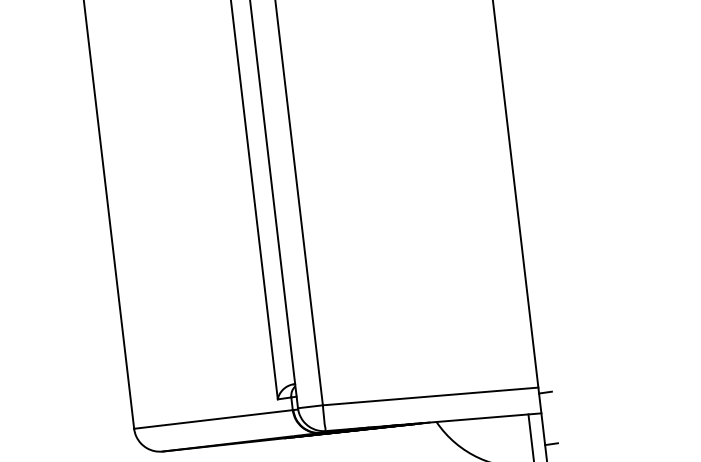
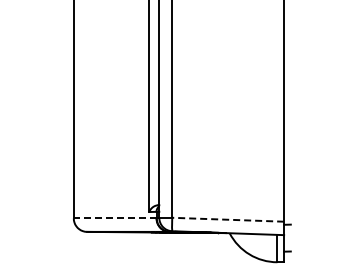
line: (431, 395) -> (228, 219), solid -> dashed
line: (212, 419) -> (114, 218), solid -> dashed

